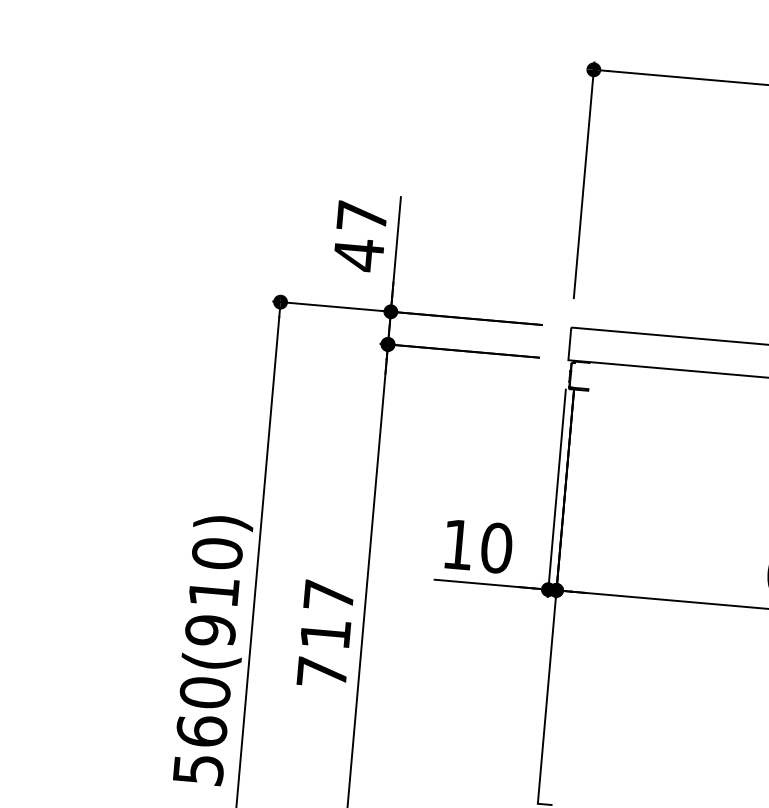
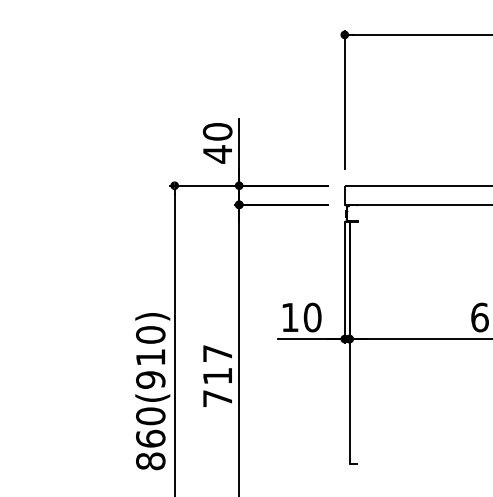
text: (361, 215) -> (217, 131), 47 -> 40
text: (198, 769) -> (150, 461), 560(910) -> 860(910)

